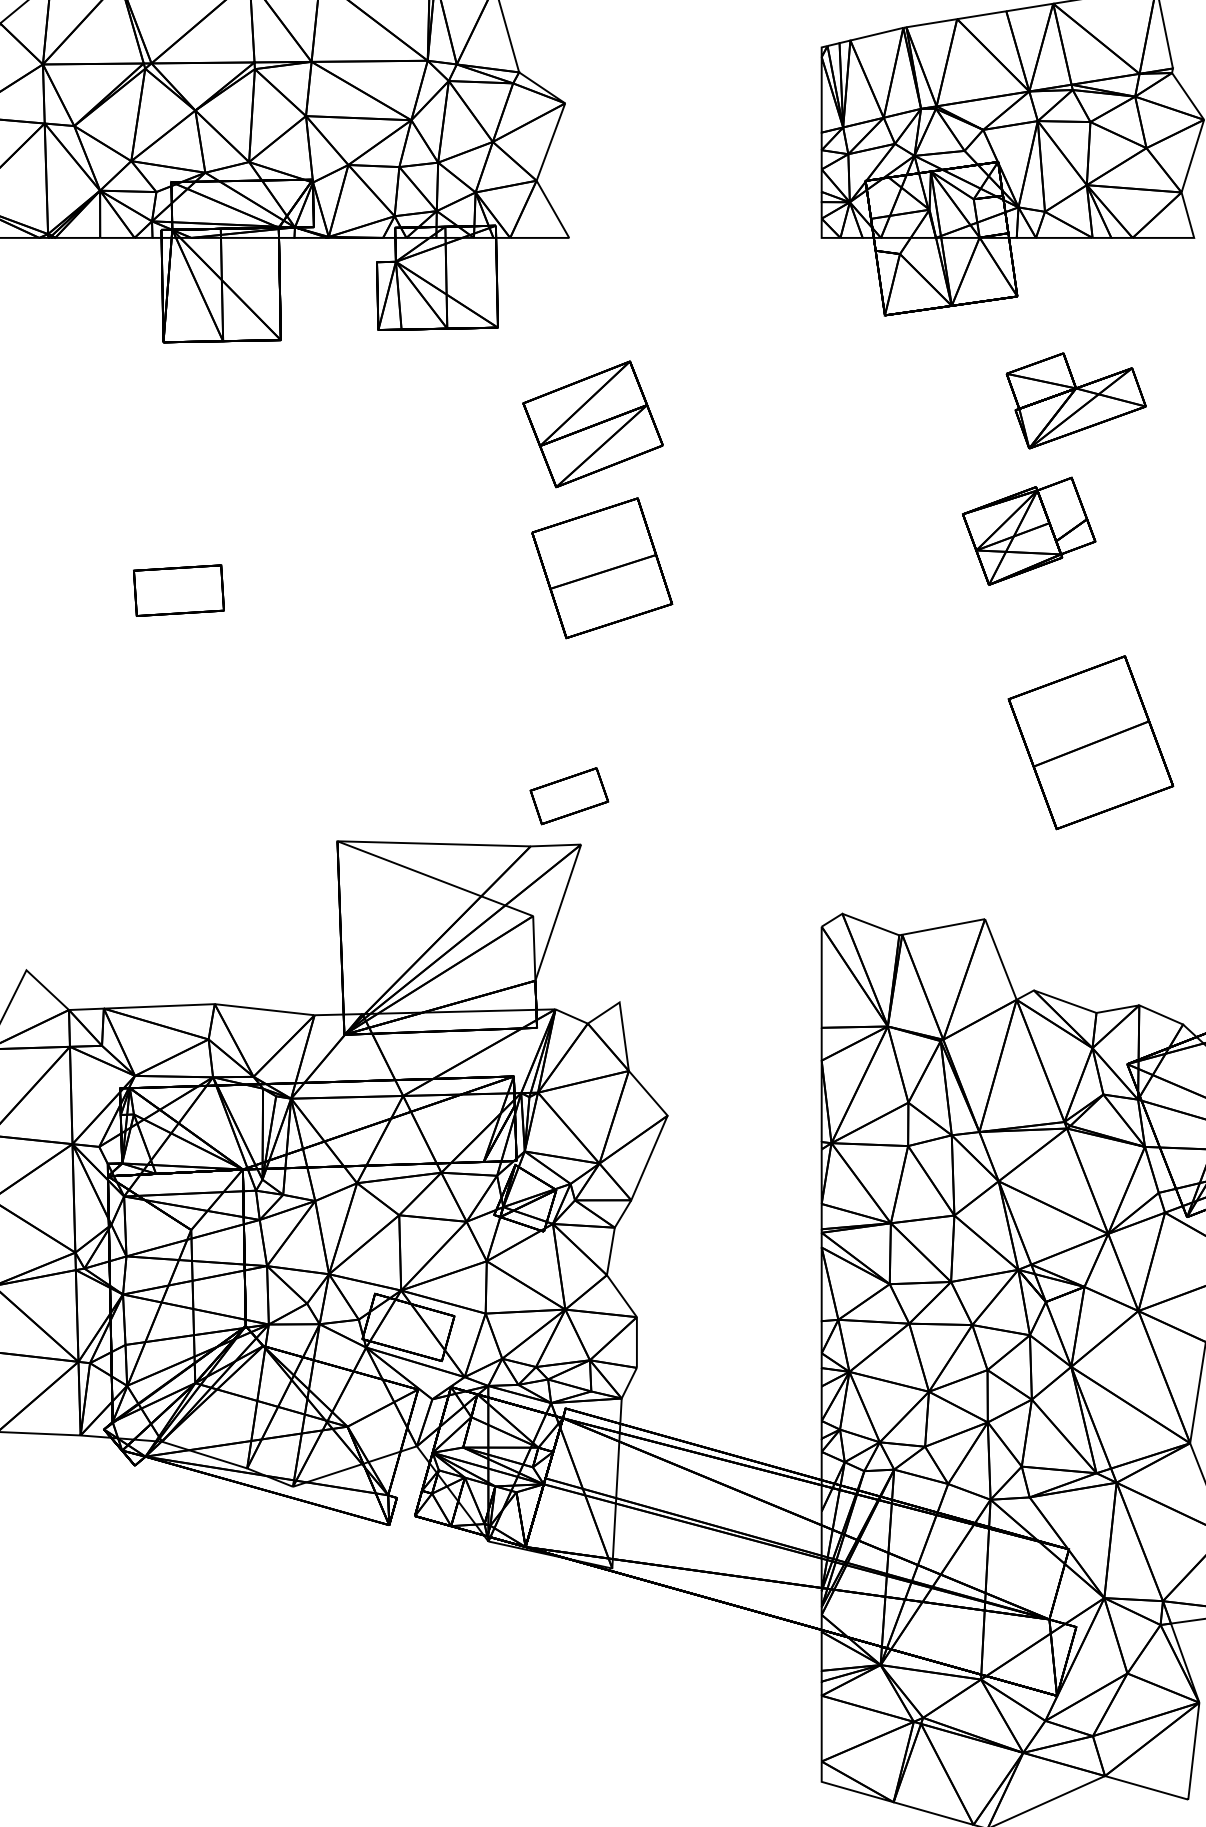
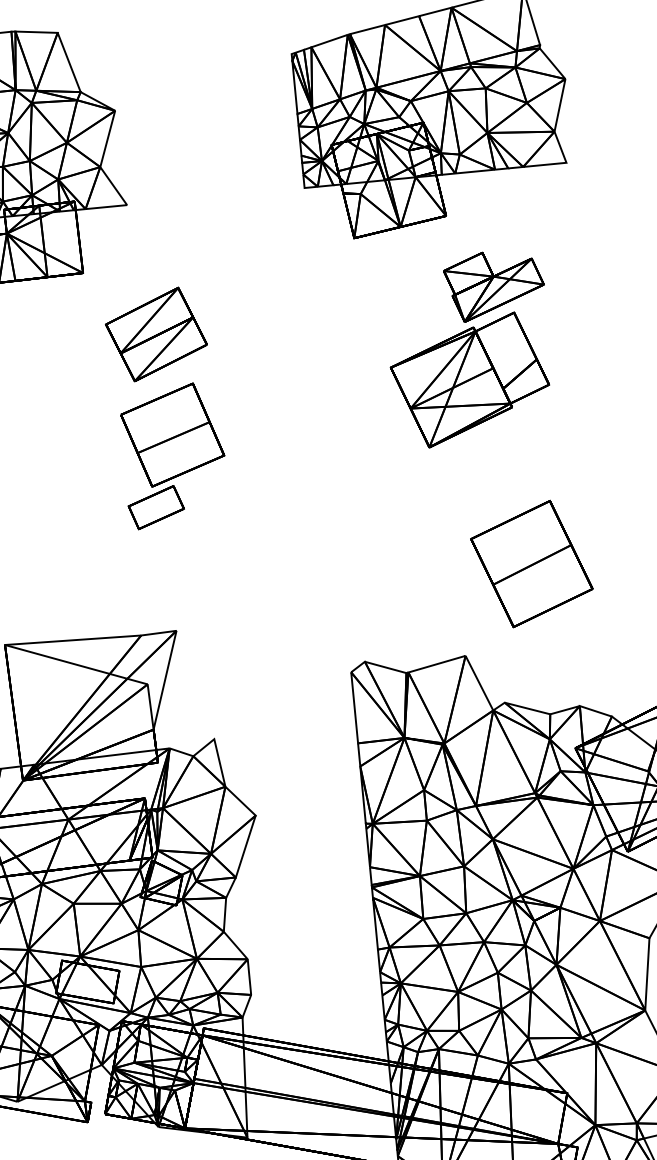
part: (1028, 531) -> (469, 380), size x1.67
part: (1090, 742) -> (531, 563), moved
part: (569, 796) -> (156, 507), moved

